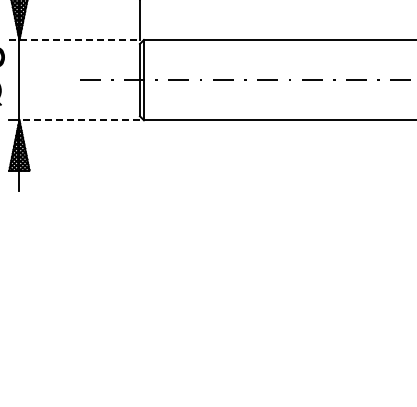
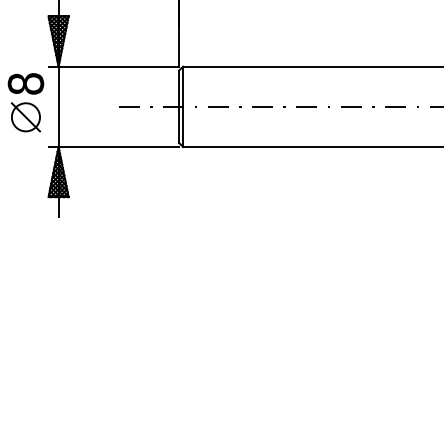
line: (75, 39) -> (114, 66), dashed -> solid
line: (79, 119) -> (118, 146), dashed -> solid

